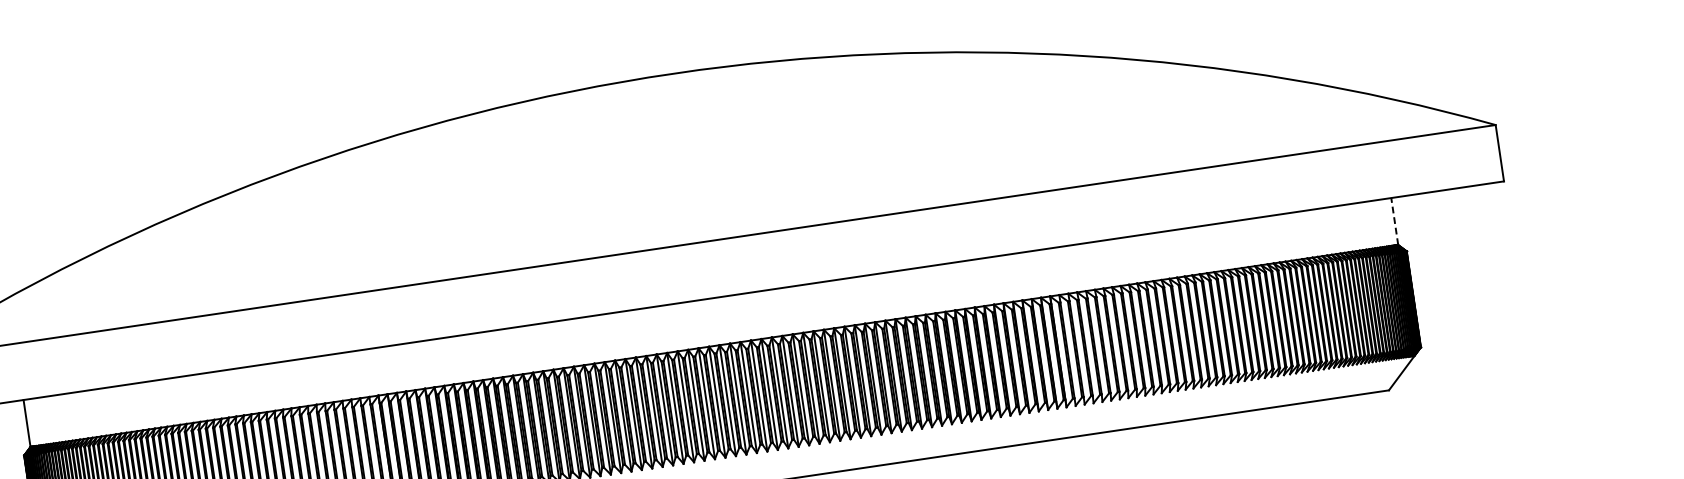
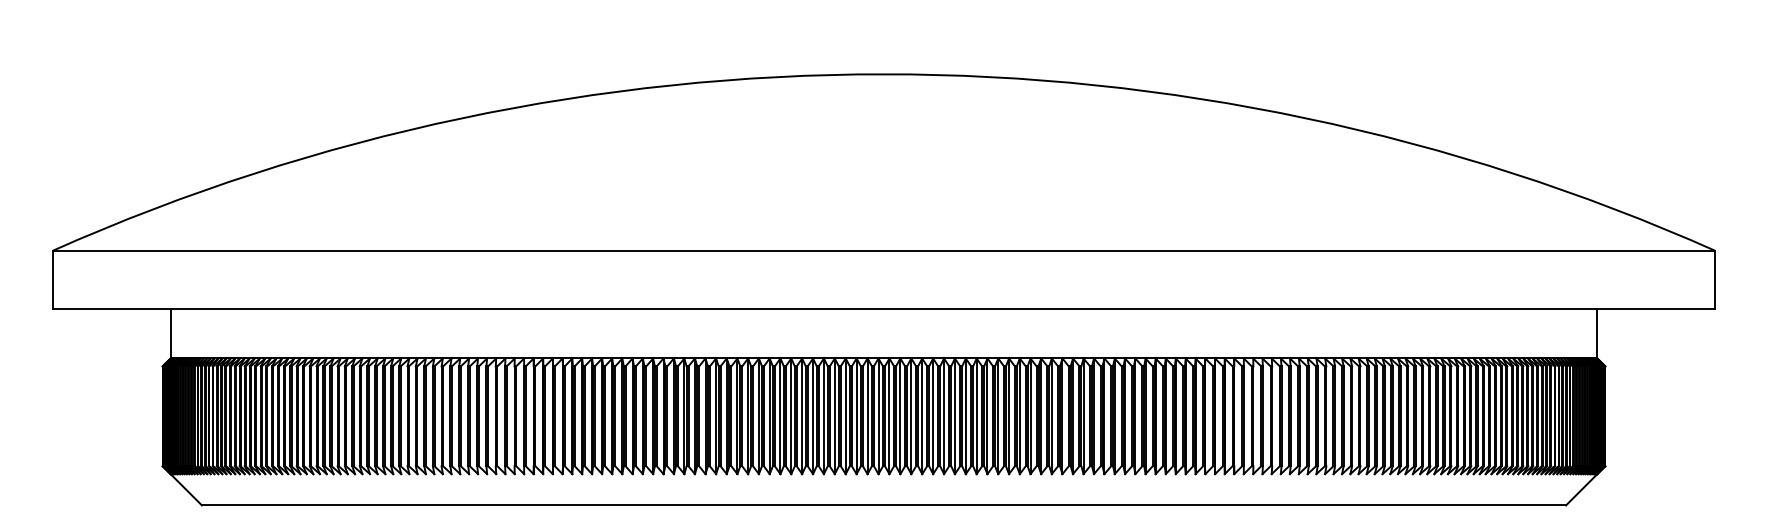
line: (1394, 221) -> (1597, 333), dashed -> solid

